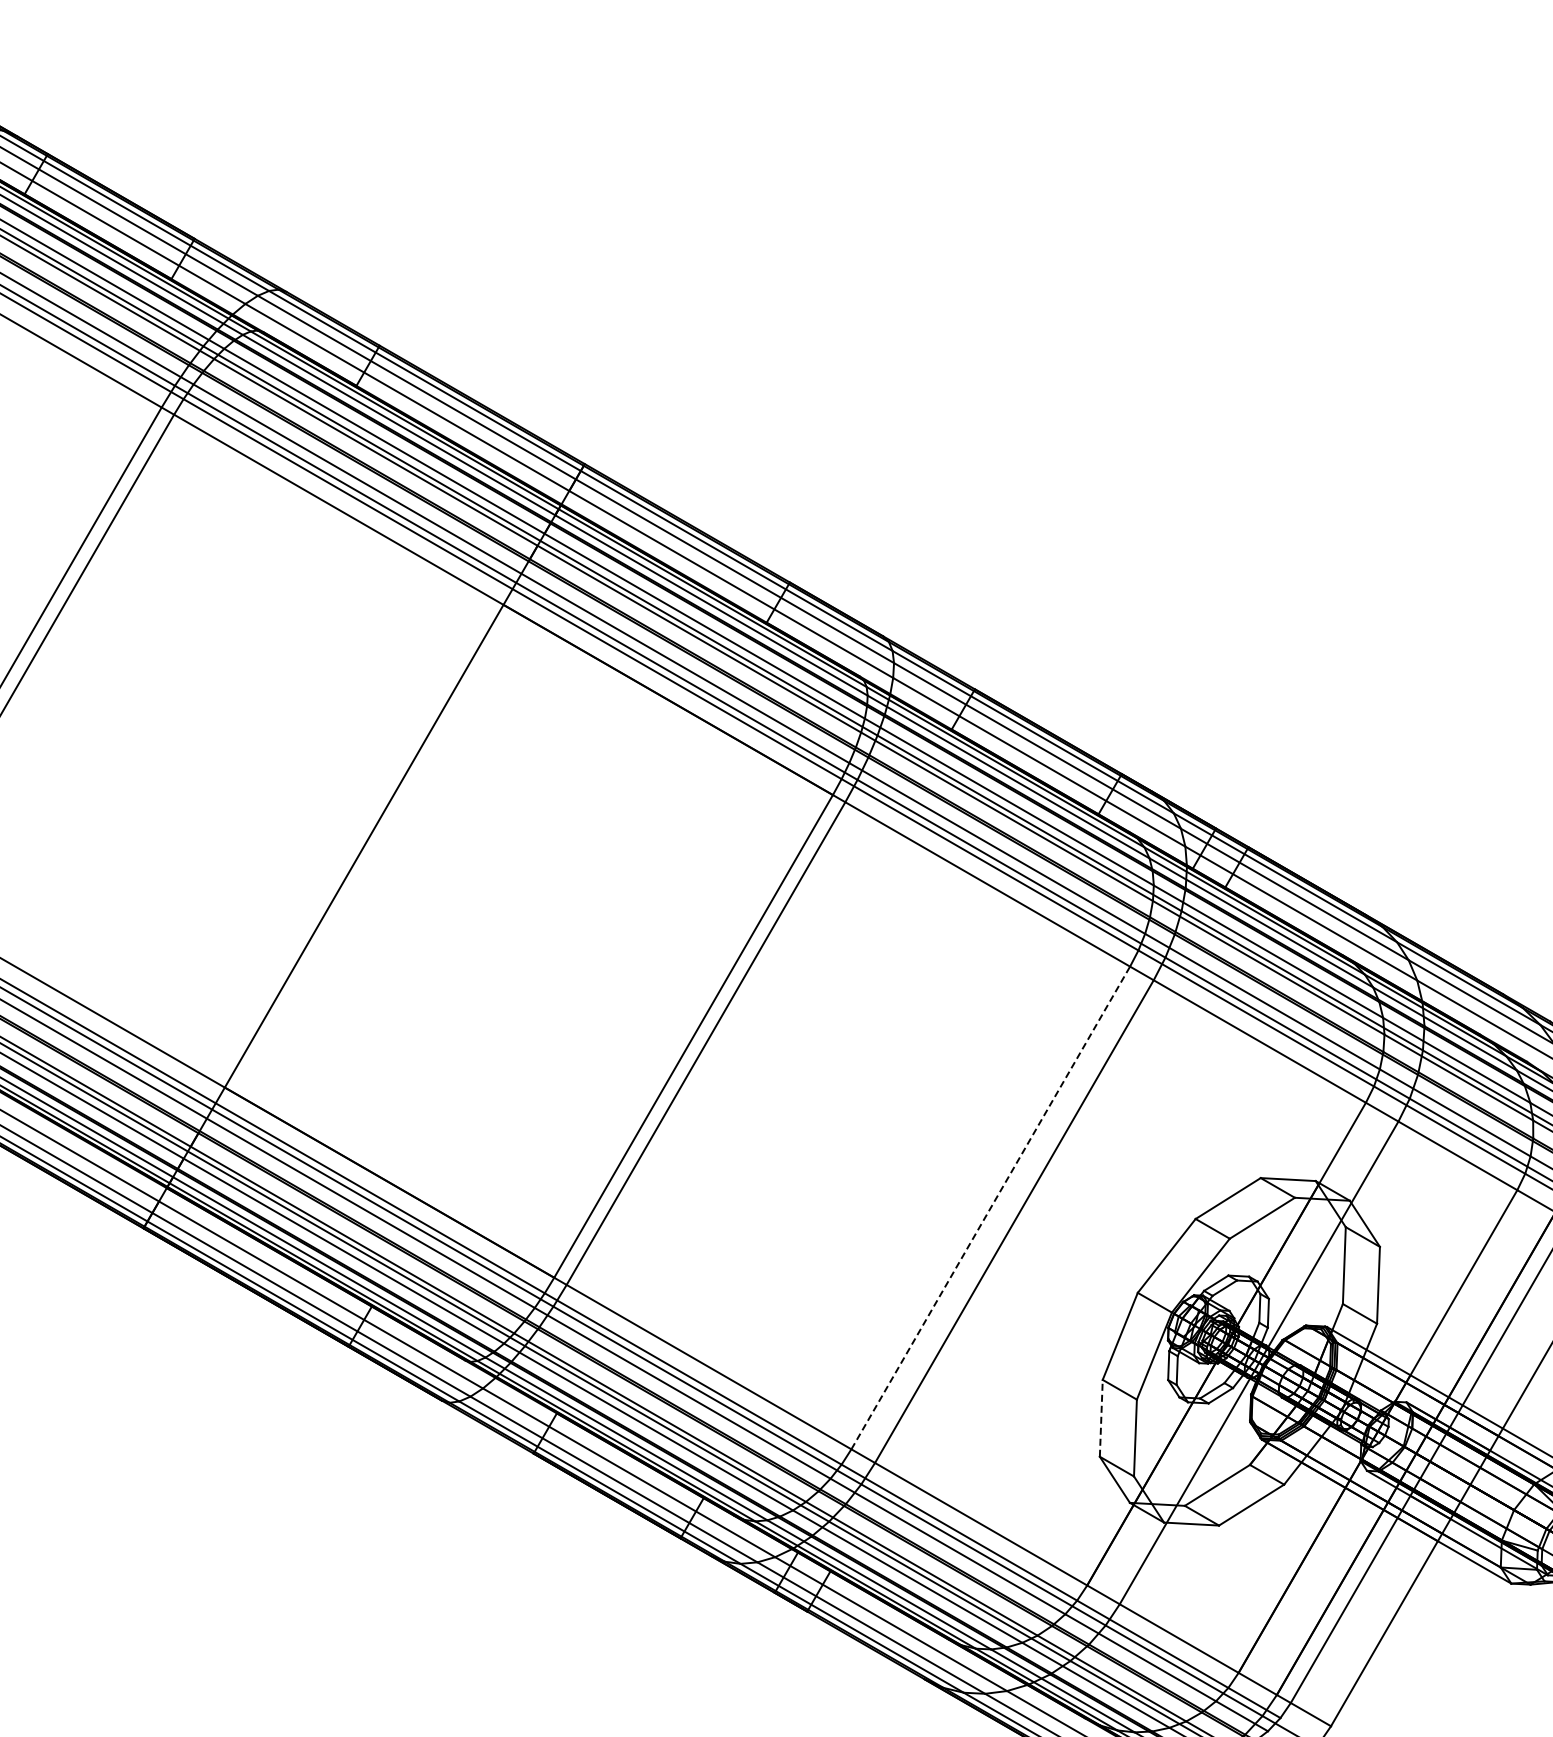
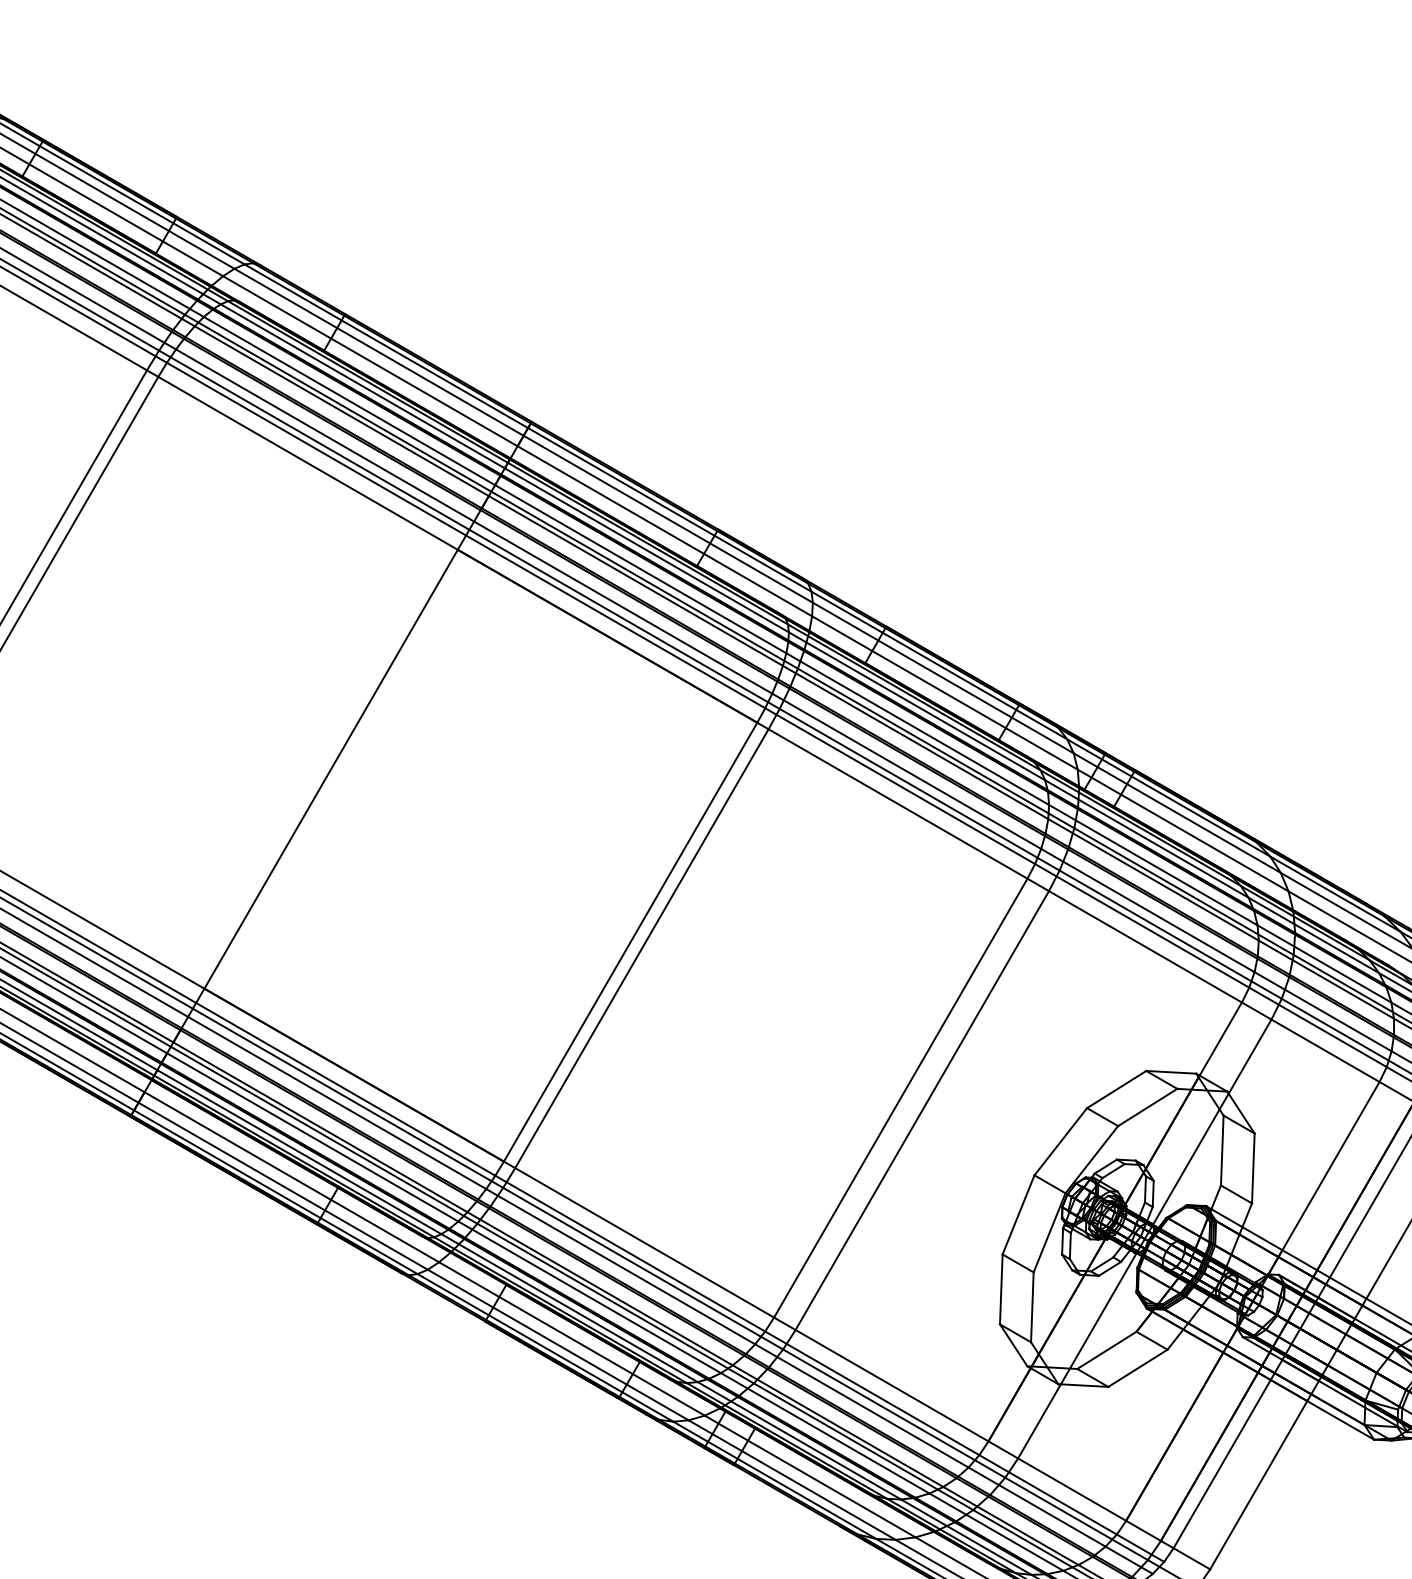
line: (990, 1207) -> (900, 1097), dashed -> solid
line: (1101, 1417) -> (1001, 1288), dashed -> solid

